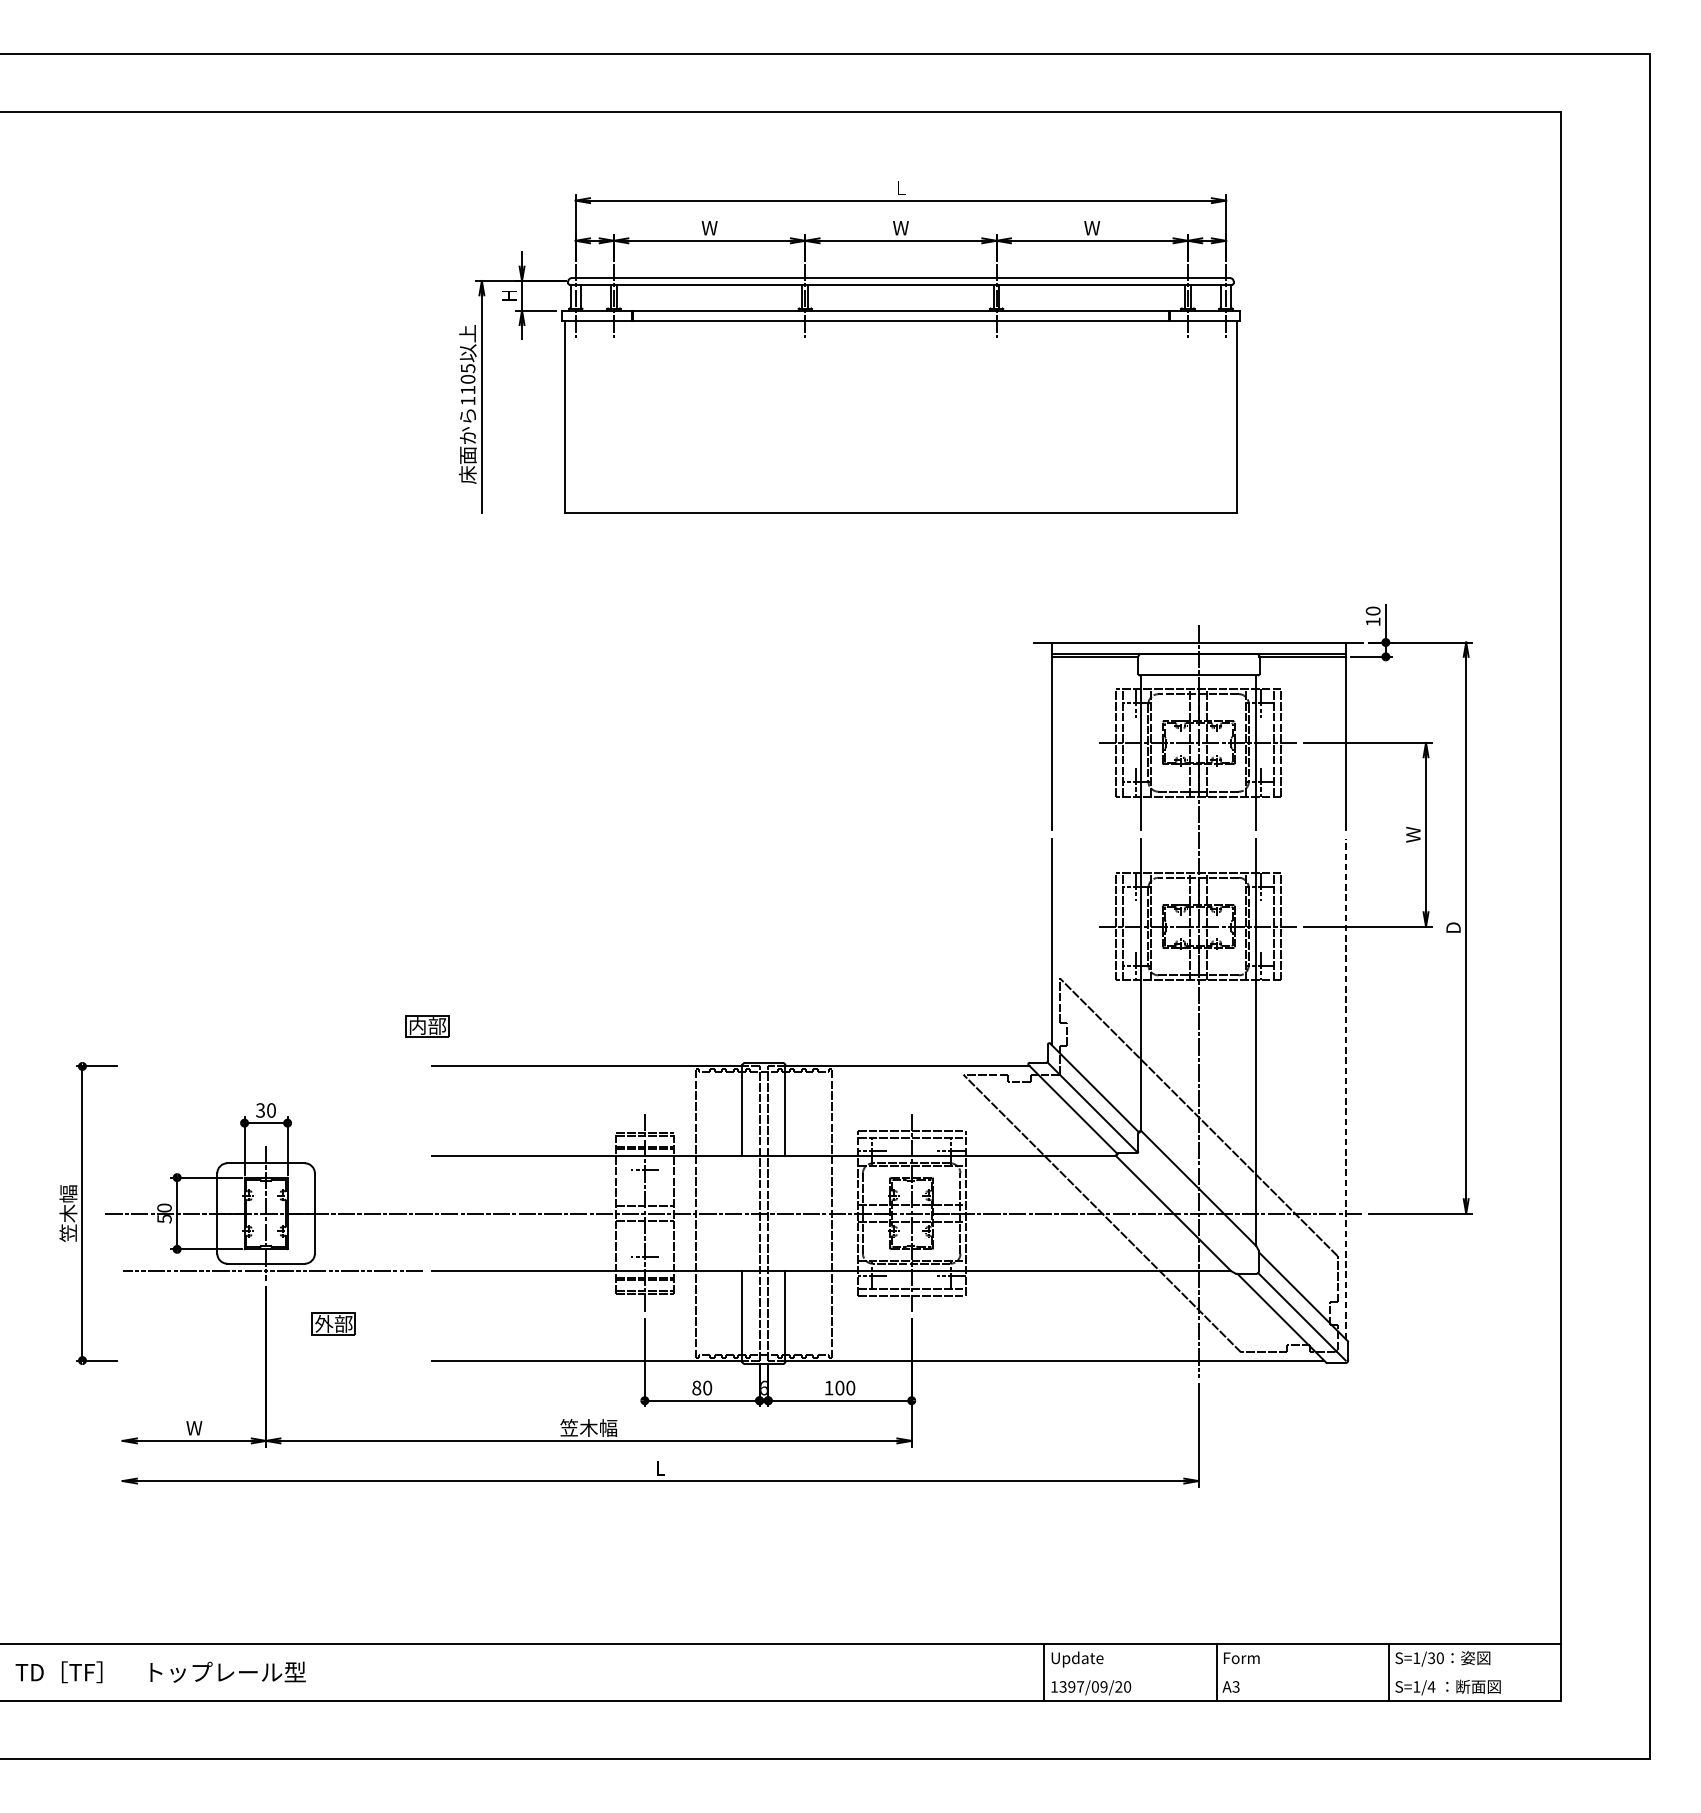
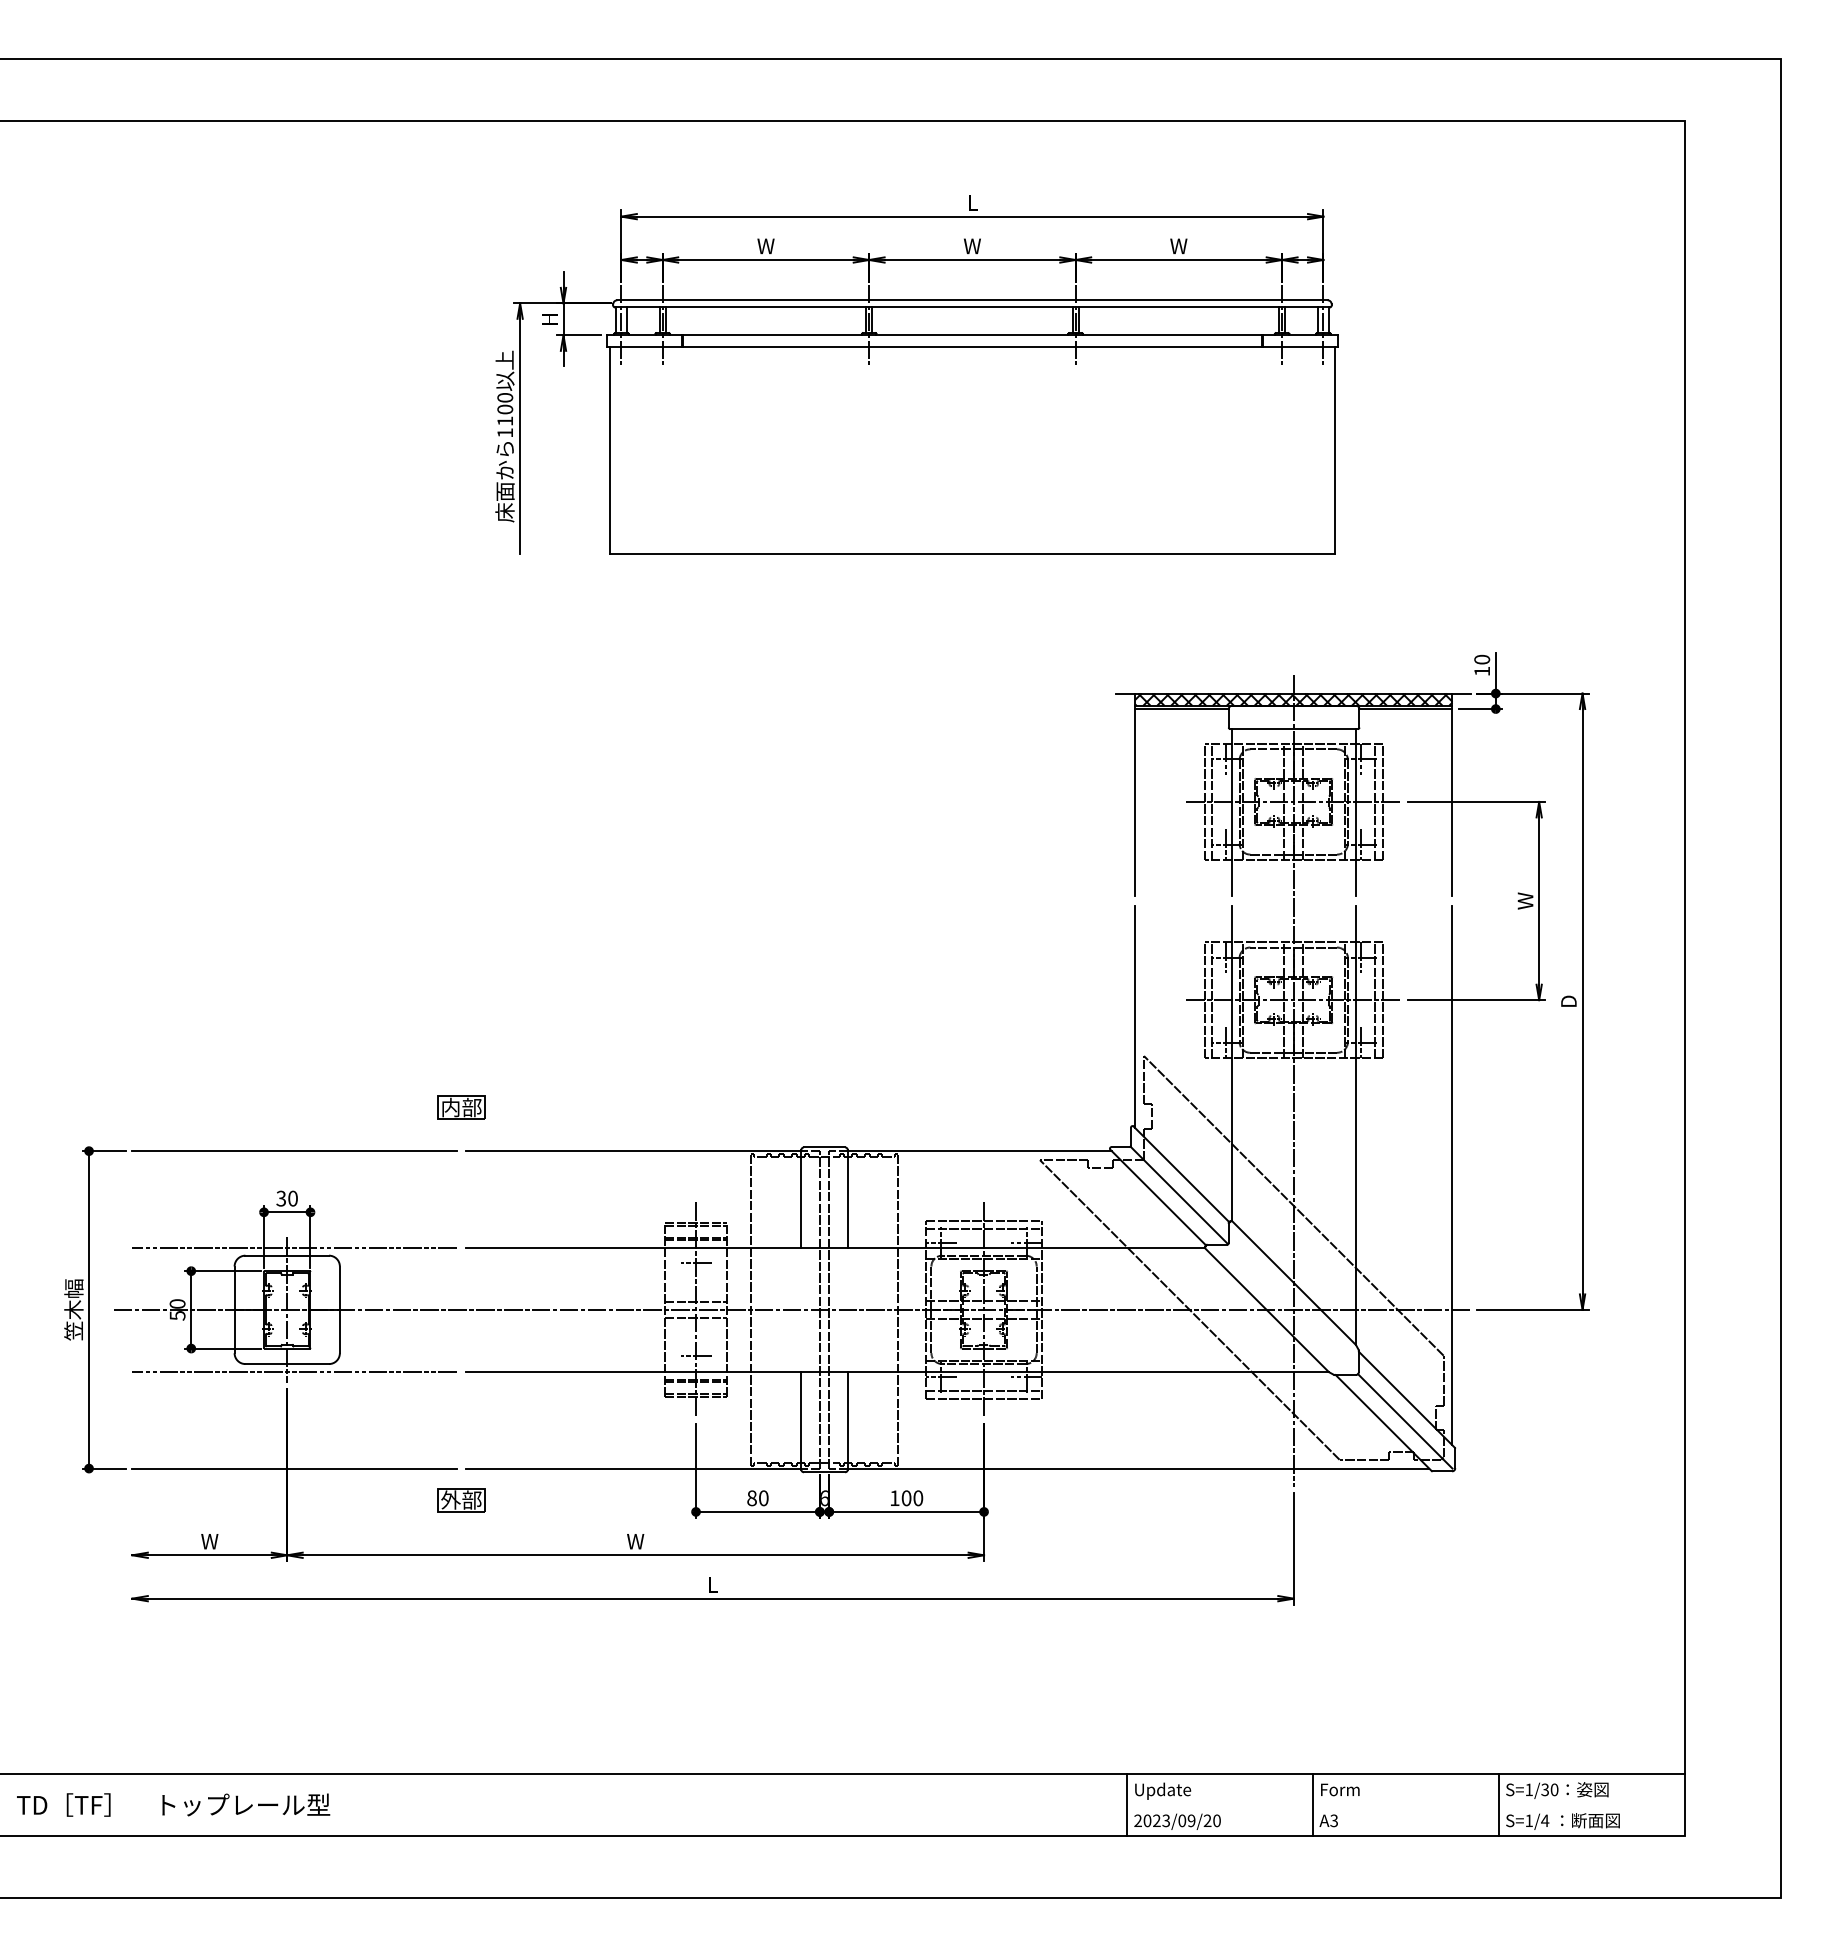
text: (468, 368) -> (505, 397), 1105 -> 1100
hatch: (1198, 648) -> (1293, 699), added
line: (272, 1066) -> (294, 1151), added
line: (1345, 1089) -> (1452, 1175), dashed -> solid
line: (272, 1155) -> (294, 1247), added
part: (333, 1324) -> (461, 1500), moved
line: (272, 1360) -> (294, 1468), added
text: (588, 1428) -> (635, 1541), 笠木幅 -> W
text: (1067, 1686) -> (1152, 1820), 1397/09/20 -> 2023/09/20

